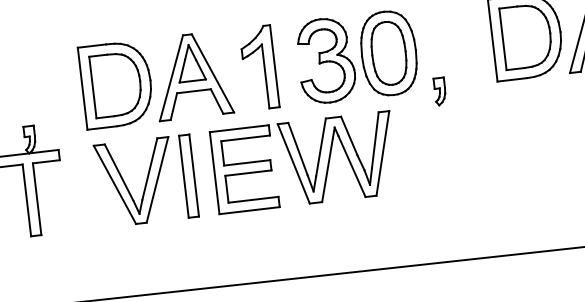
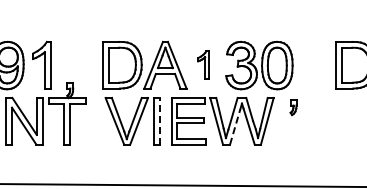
part: (257, 66) -> (202, 64), size x0.6
part: (440, 91) -> (293, 107), moved
line: (327, 169) -> (235, 126), solid -> dashed
line: (193, 174) -> (159, 120), solid -> dashed

